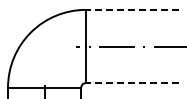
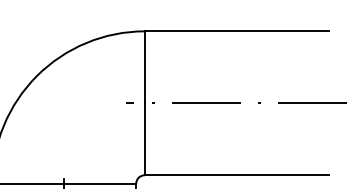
line: (132, 9) -> (236, 30), dashed -> solid
line: (132, 83) -> (236, 175), dashed -> solid

